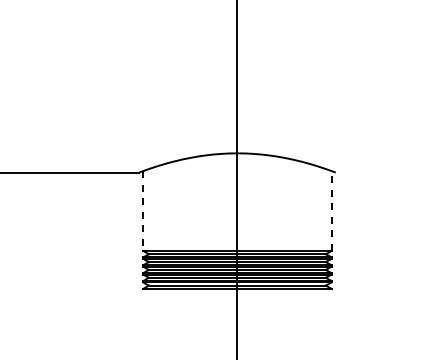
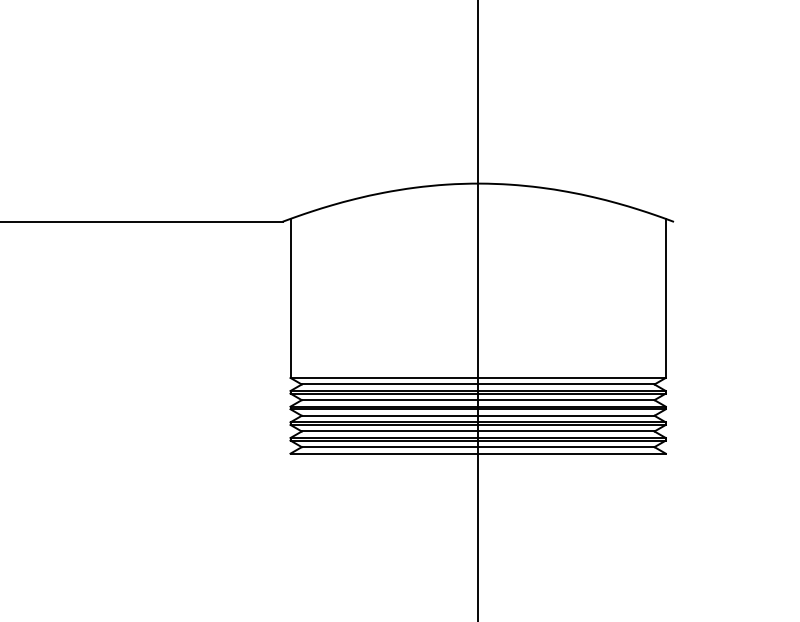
line: (143, 211) -> (291, 299), dashed -> solid
line: (331, 211) -> (665, 299), dashed -> solid

